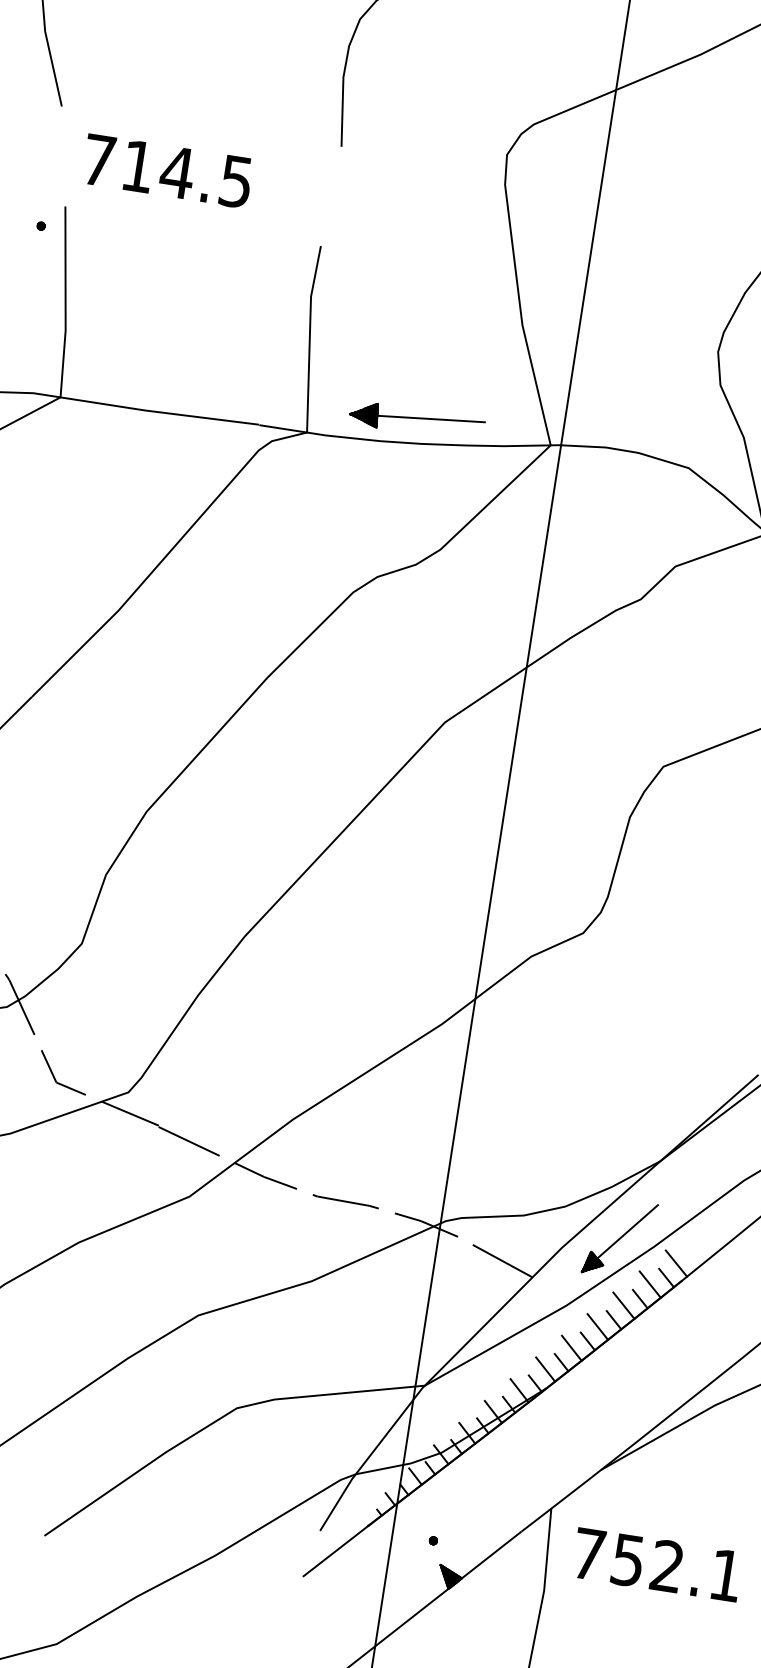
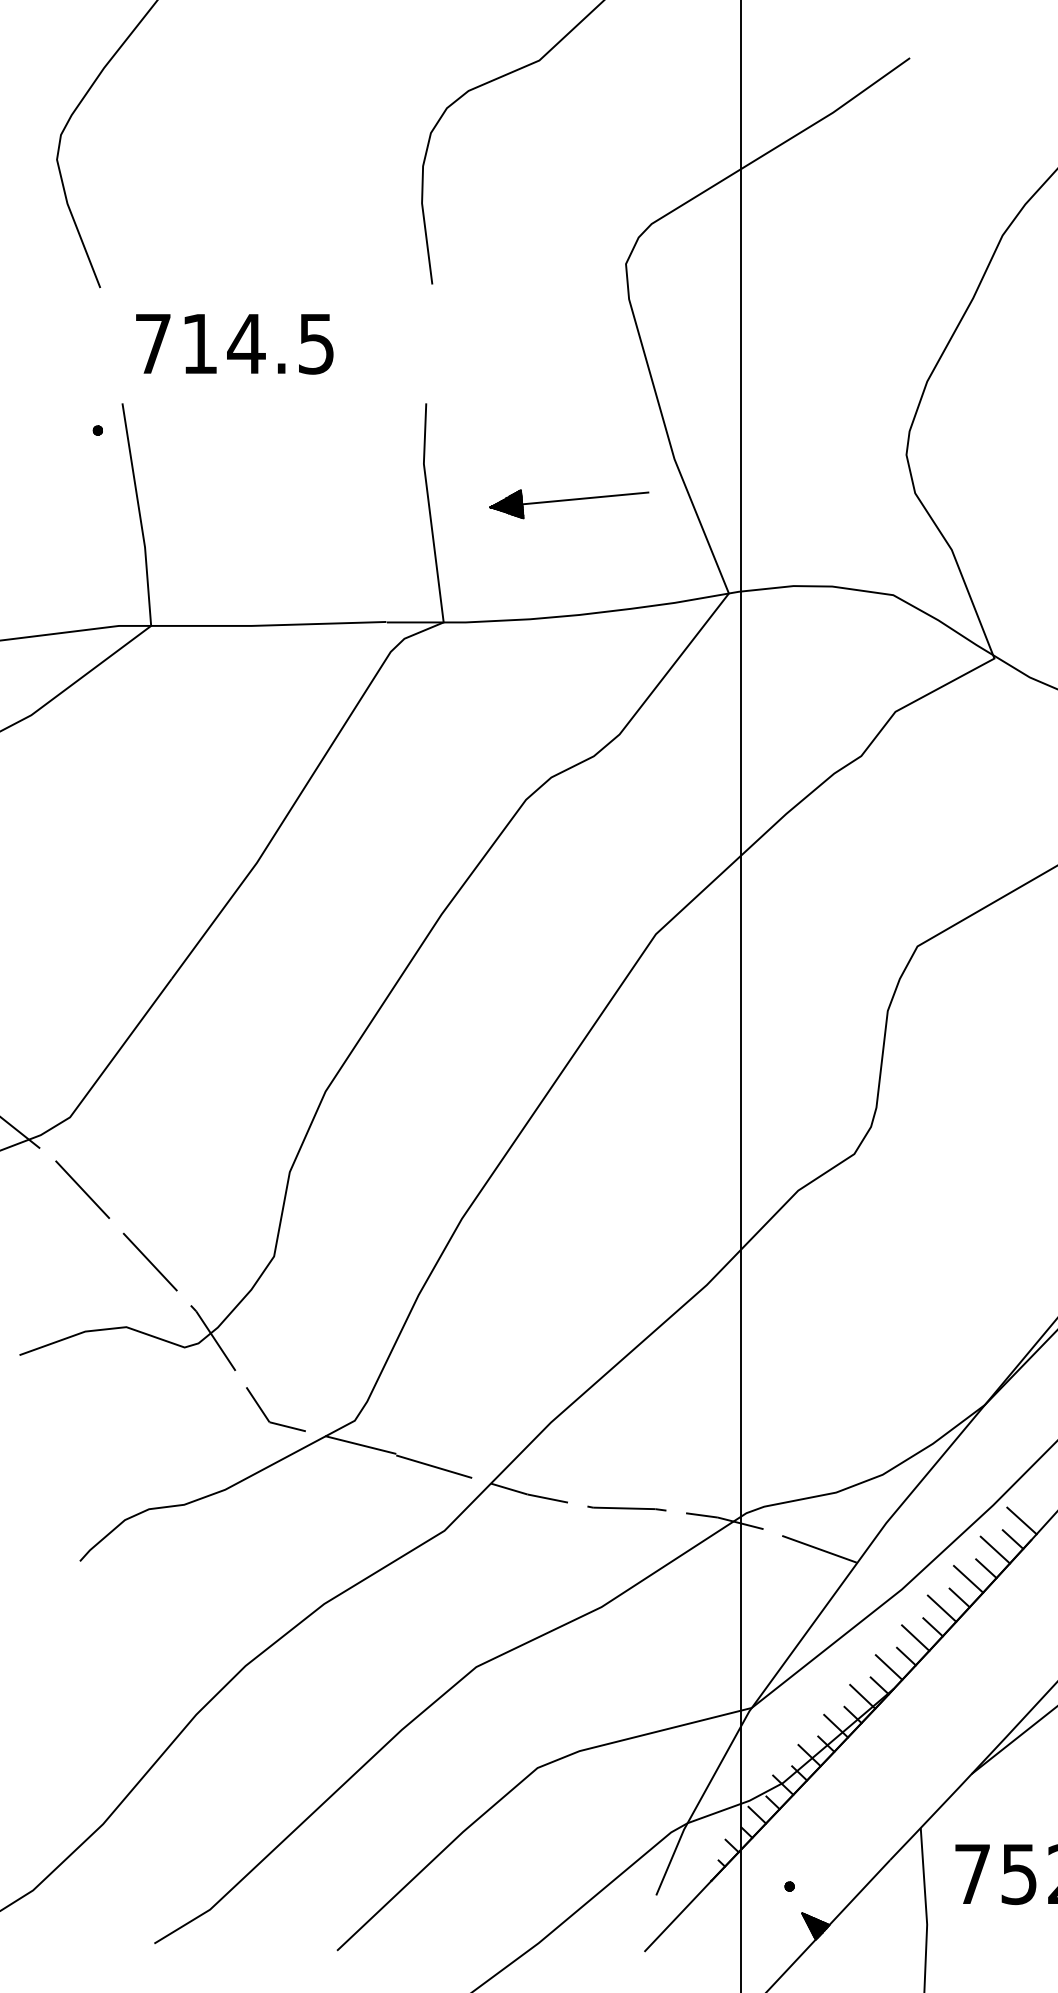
part: (417, 422) -> (569, 504), moved
part: (619, 1238) -> (951, 1501), removed

